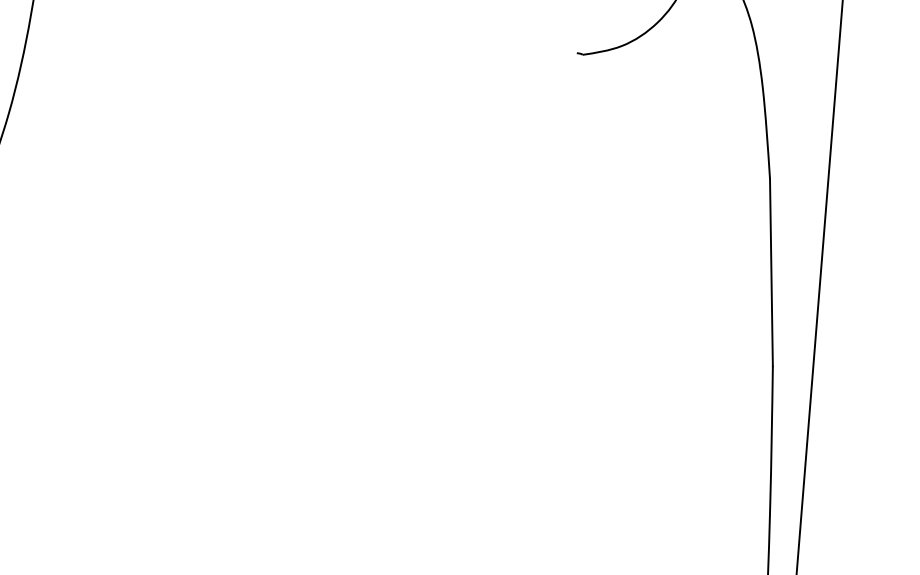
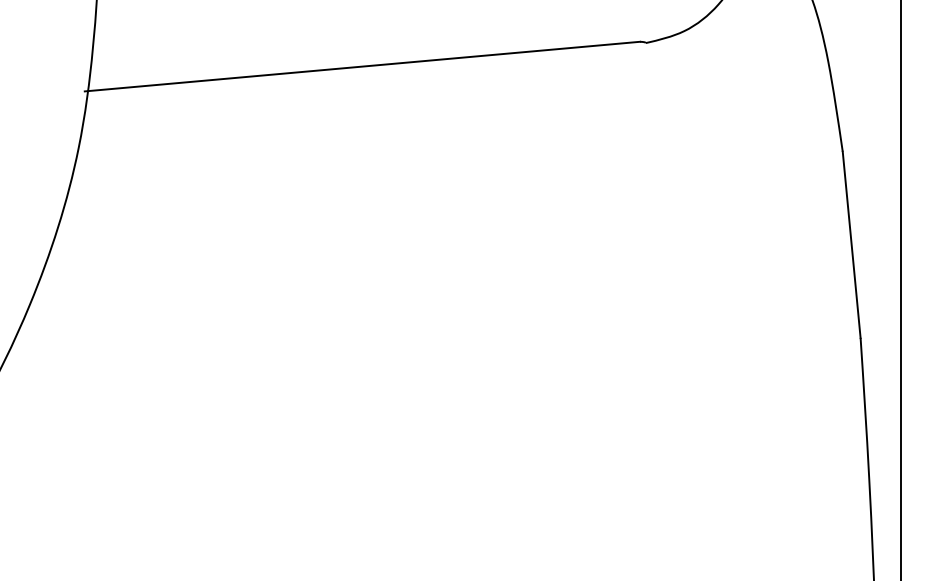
line: (298, 55) -> (362, 66), added

